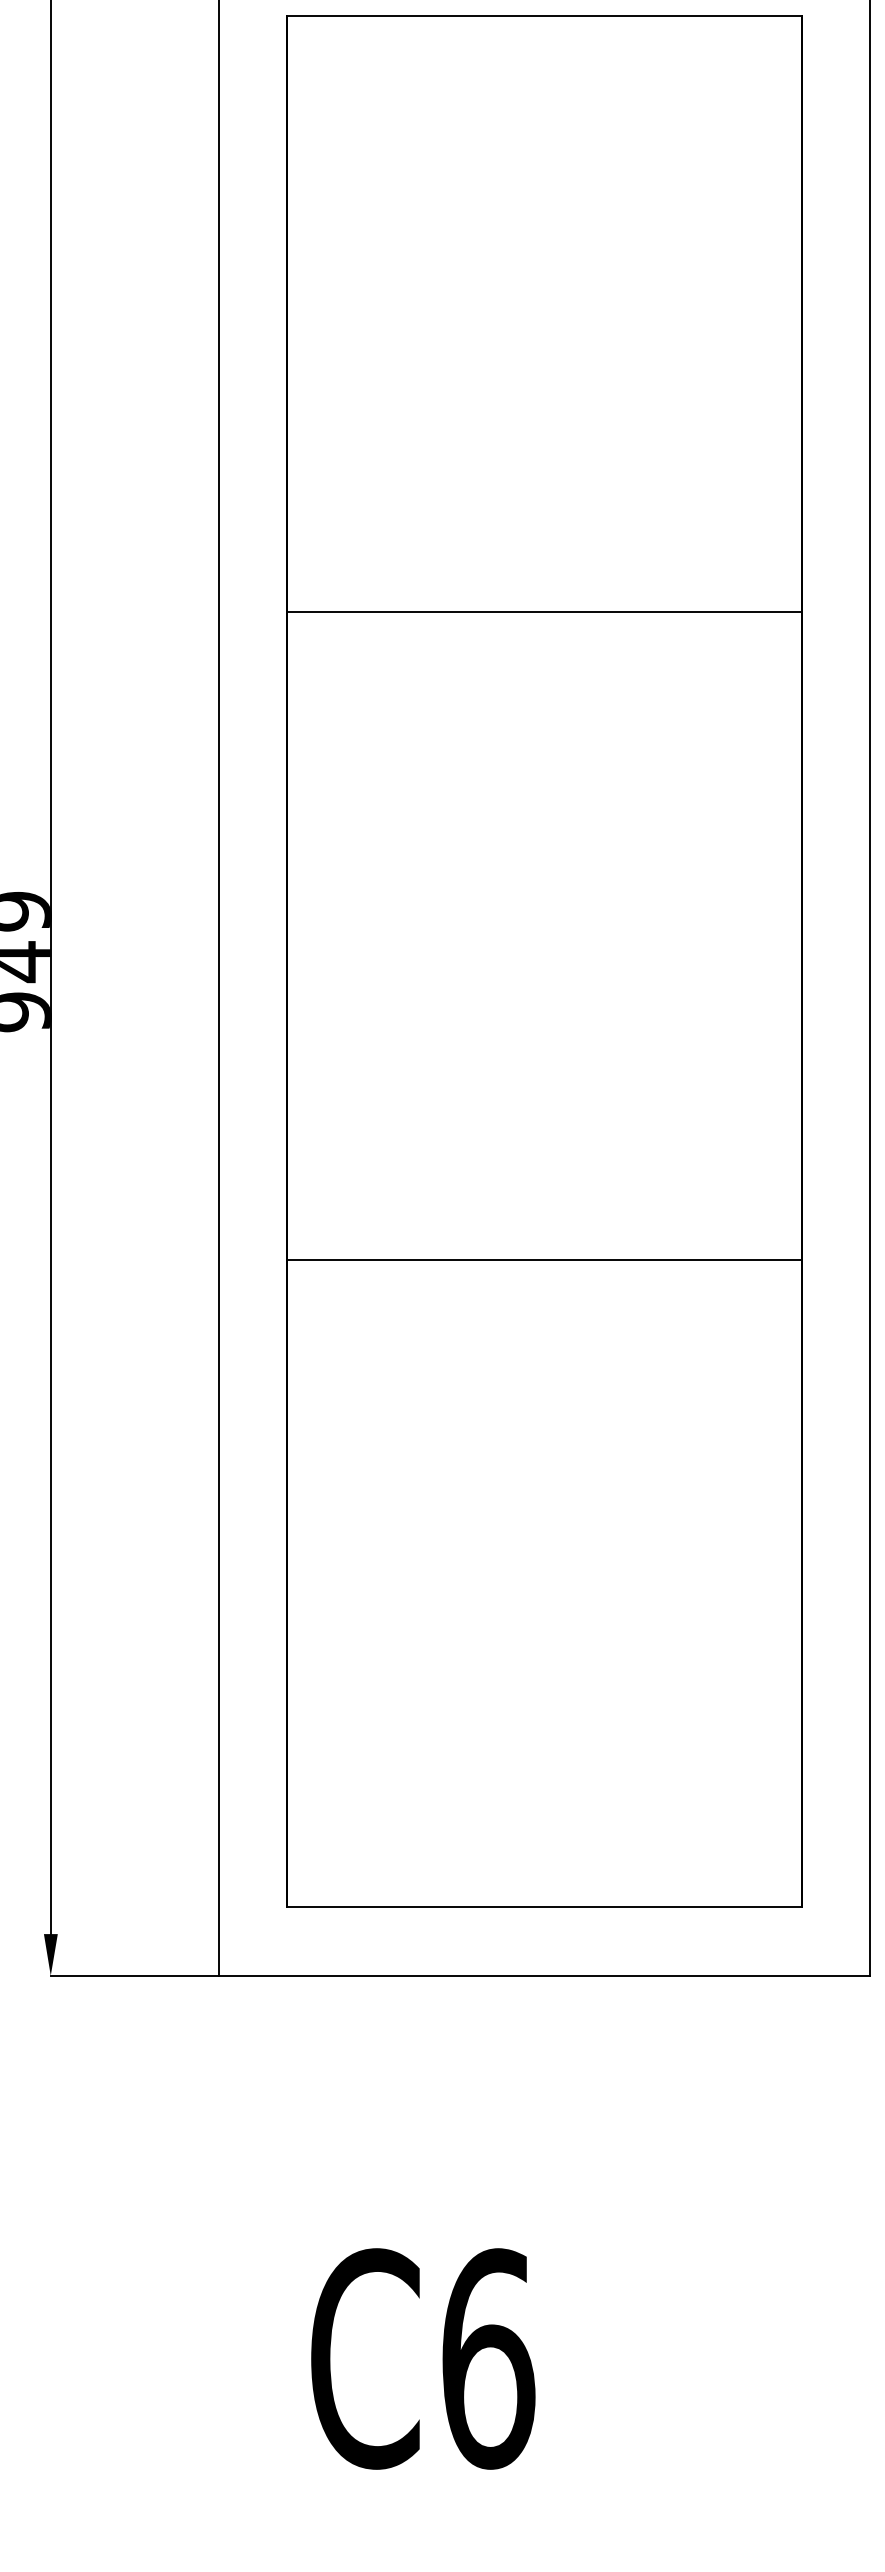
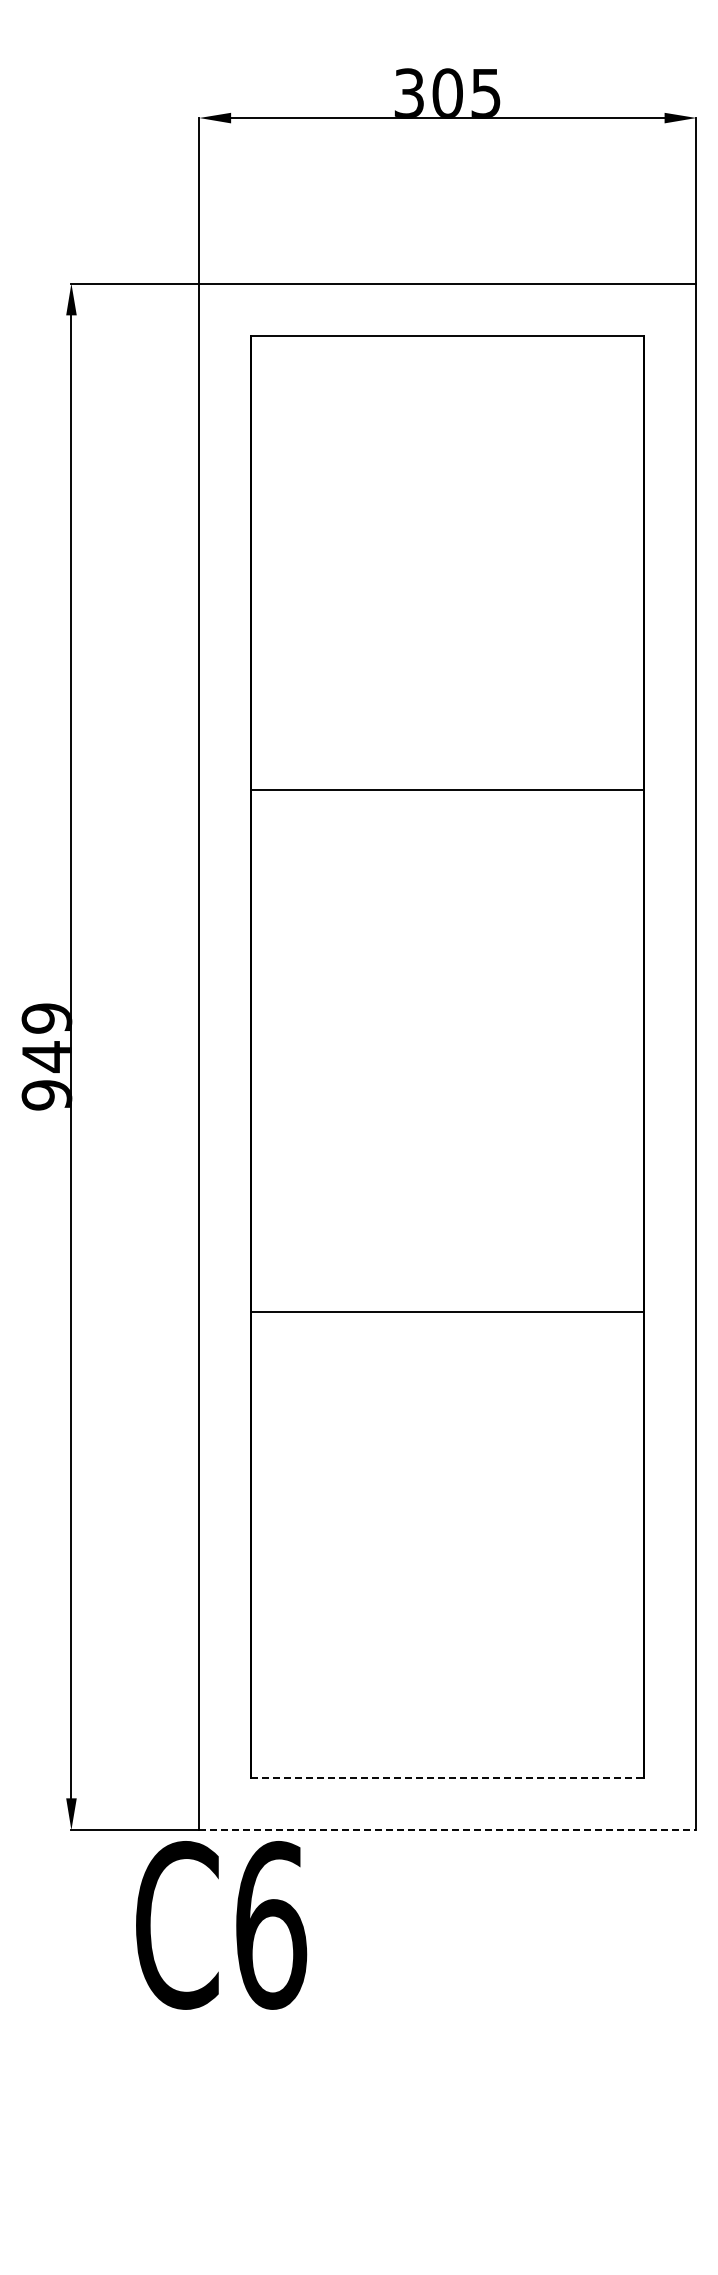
line: (543, 1260) -> (447, 1312), moved
line: (545, 1906) -> (448, 1777), solid -> dashed
line: (543, 1976) -> (447, 1830), solid -> dashed
text: (423, 2359) -> (221, 1925), moved

